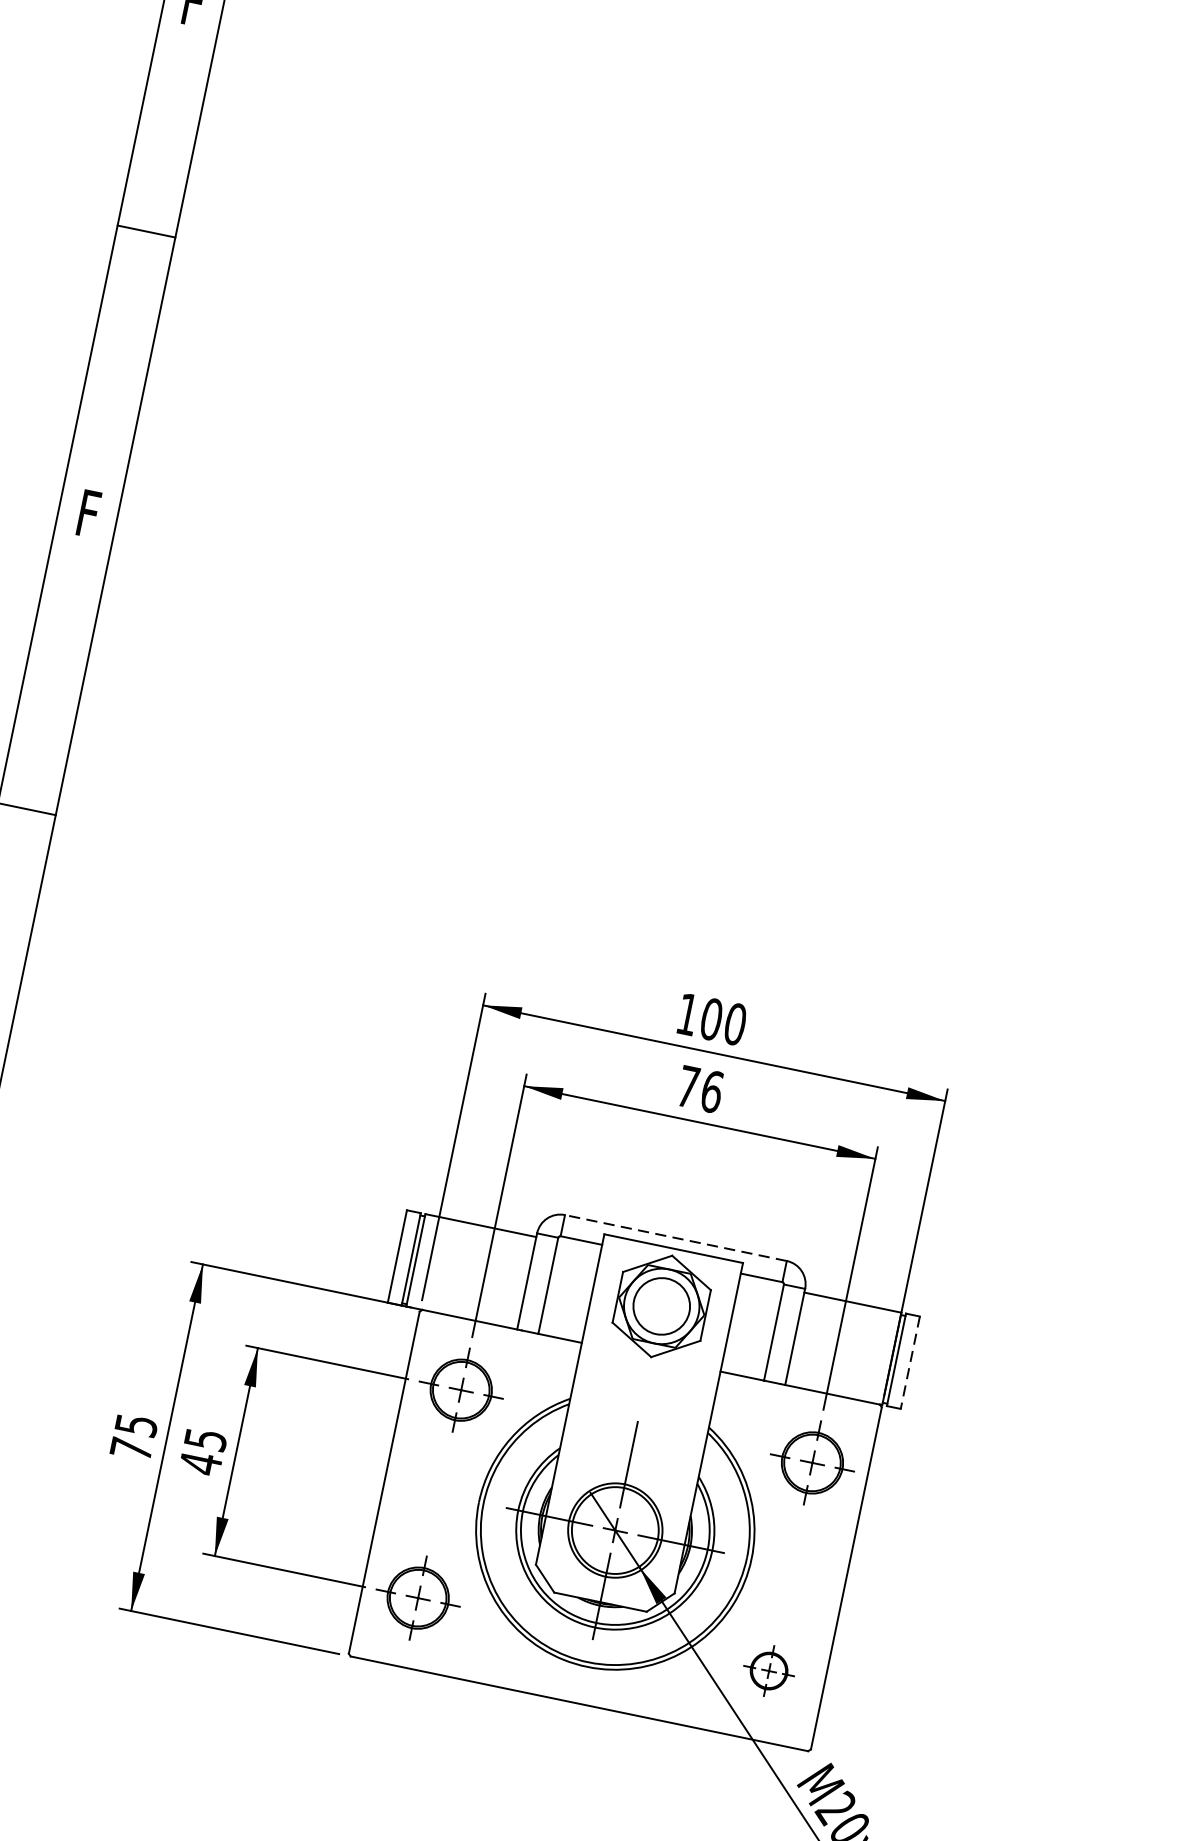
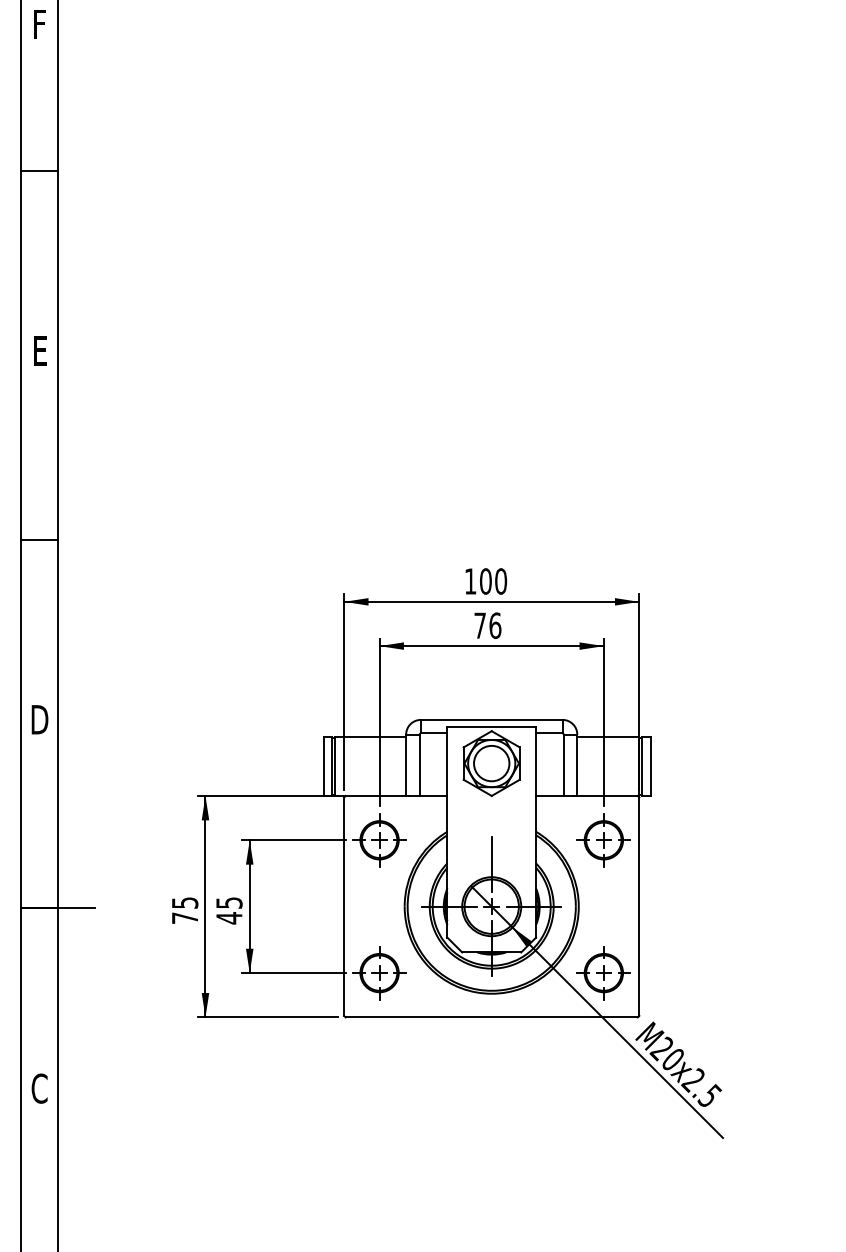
text: (89, 513) -> (40, 350), F -> E
line: (675, 1237) -> (491, 719), dashed -> solid
line: (910, 1362) -> (651, 766), dashed -> solid
part: (768, 1671) -> (603, 973), size x1.67

